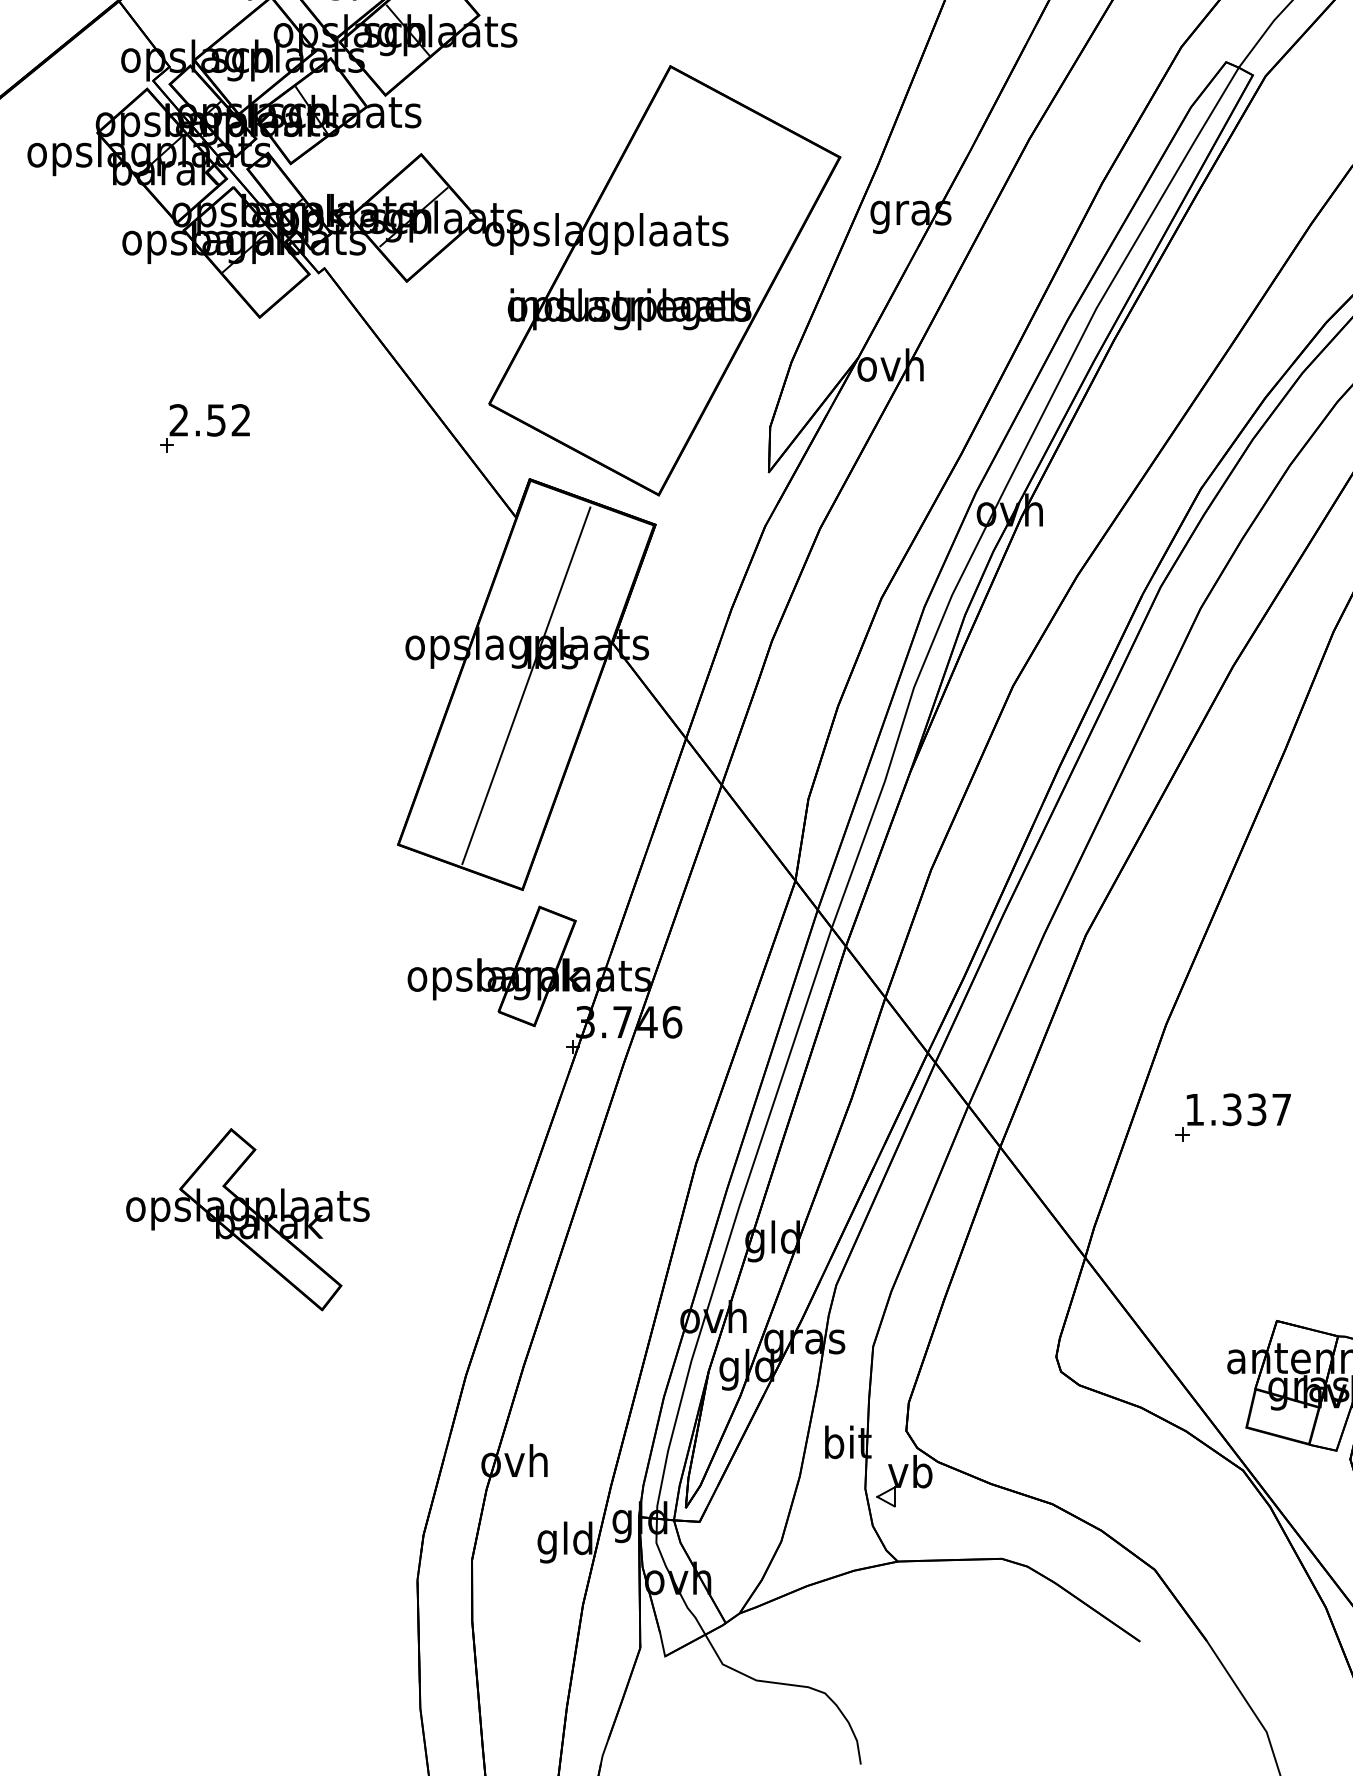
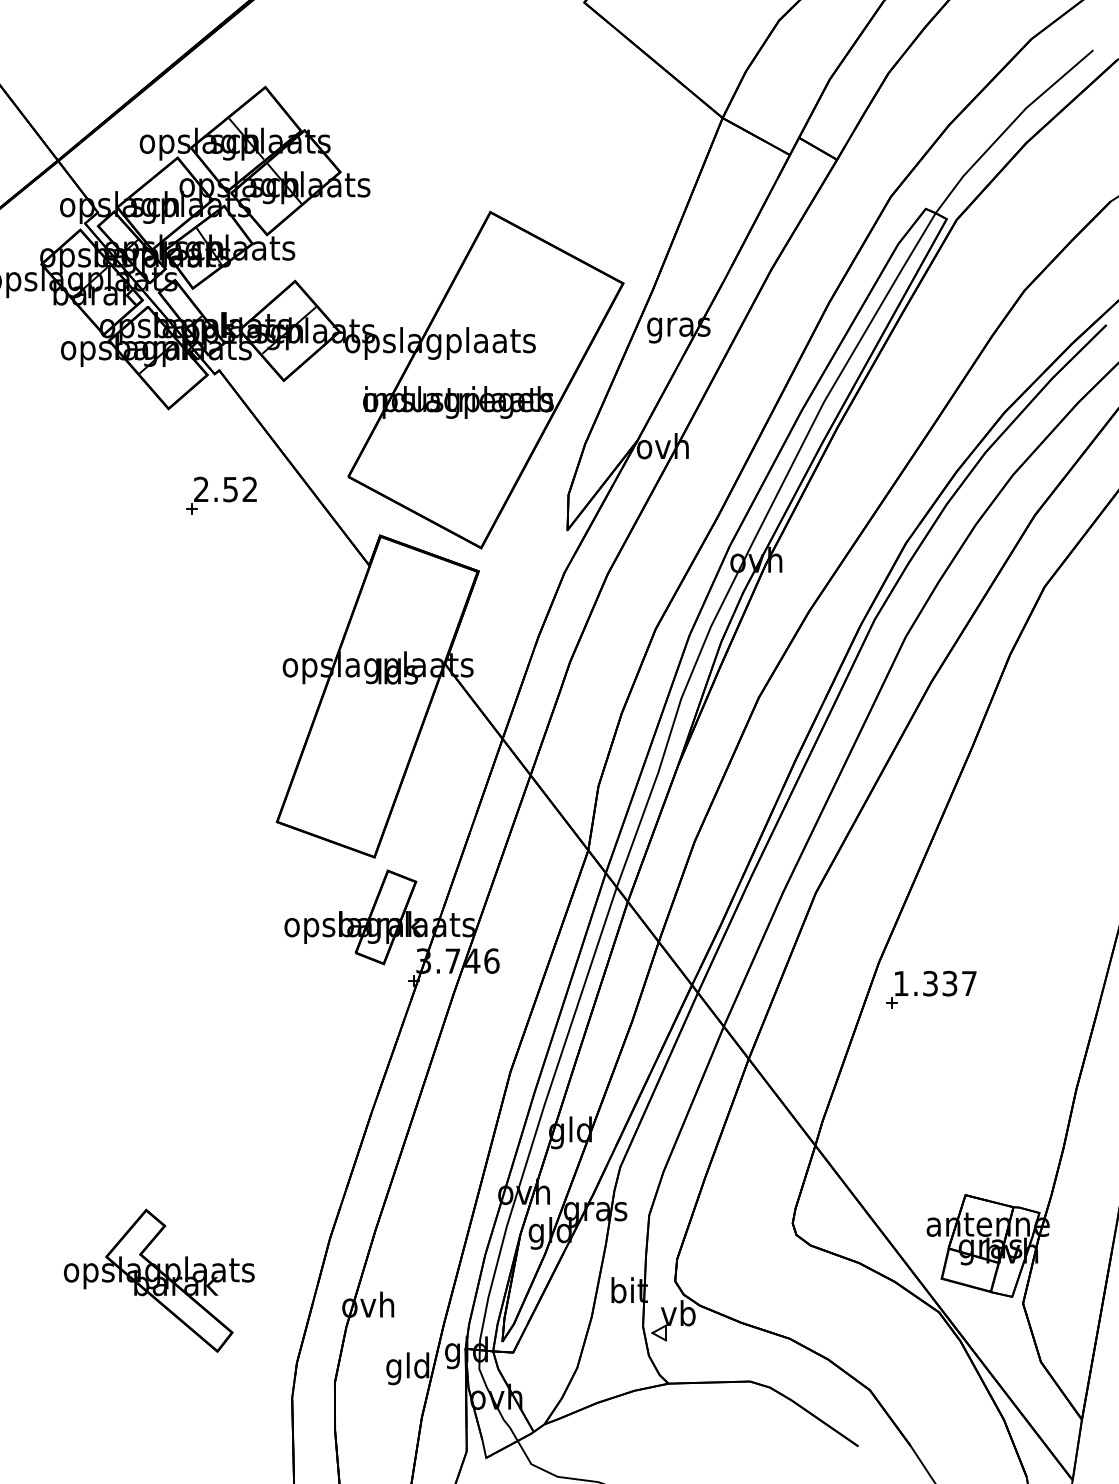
part: (204, 427) -> (221, 495), moved
line: (526, 685) -> (377, 697), removed
part: (1233, 1117) -> (931, 989), moved
part: (248, 1219) -> (159, 1280), moved

